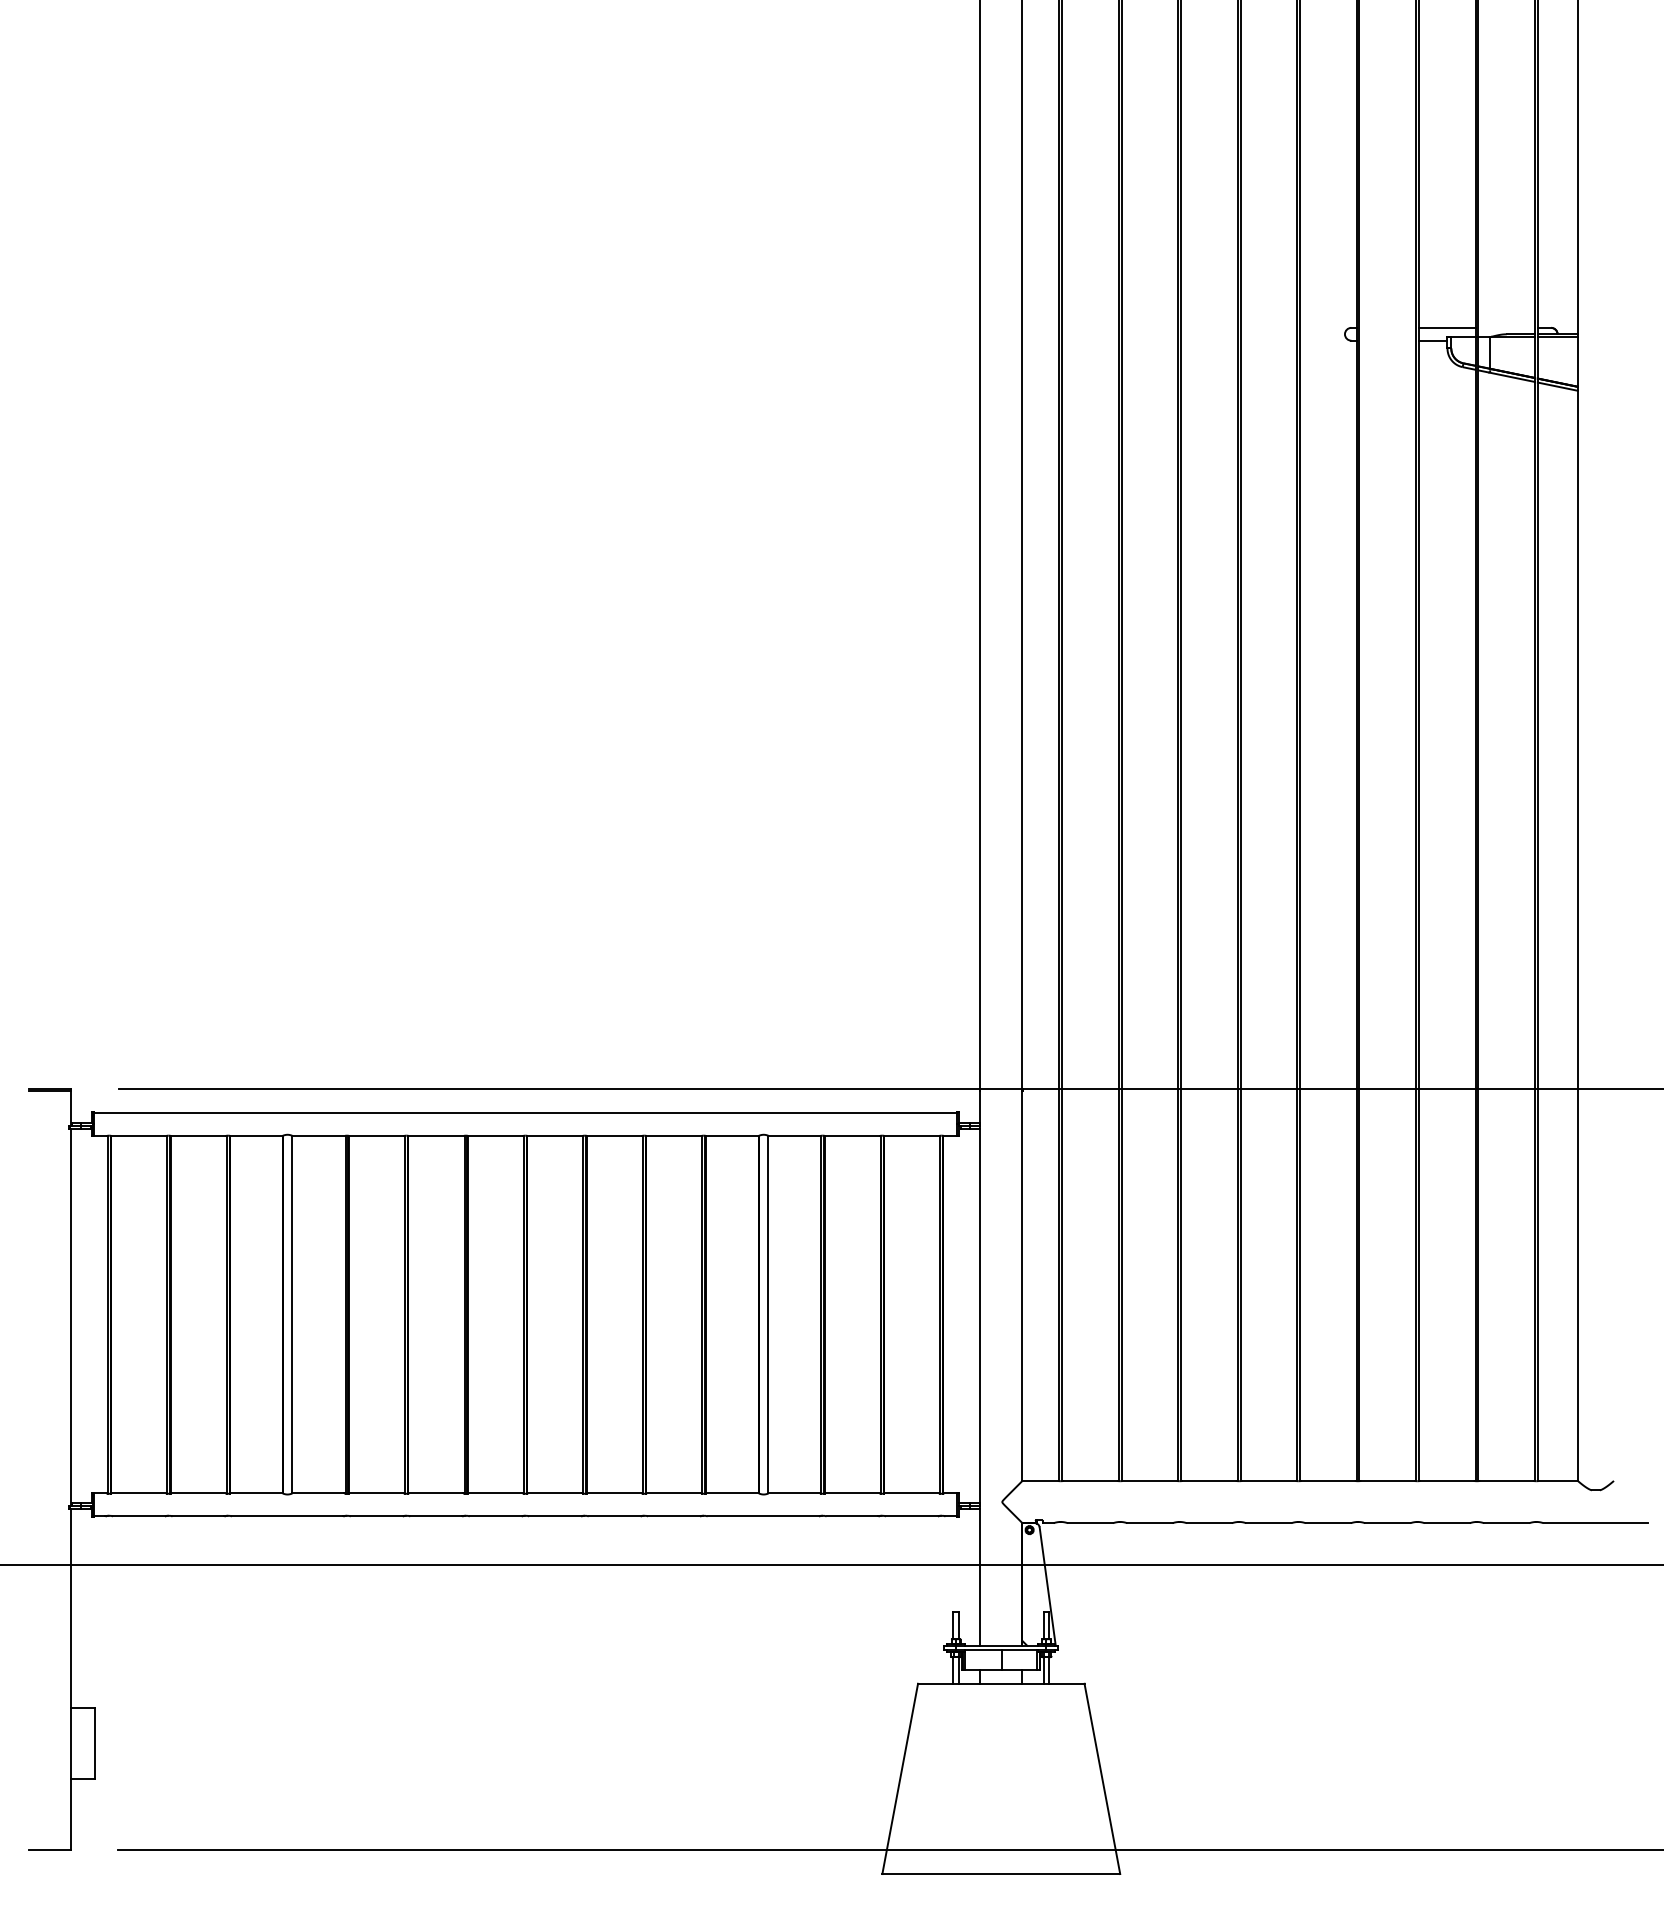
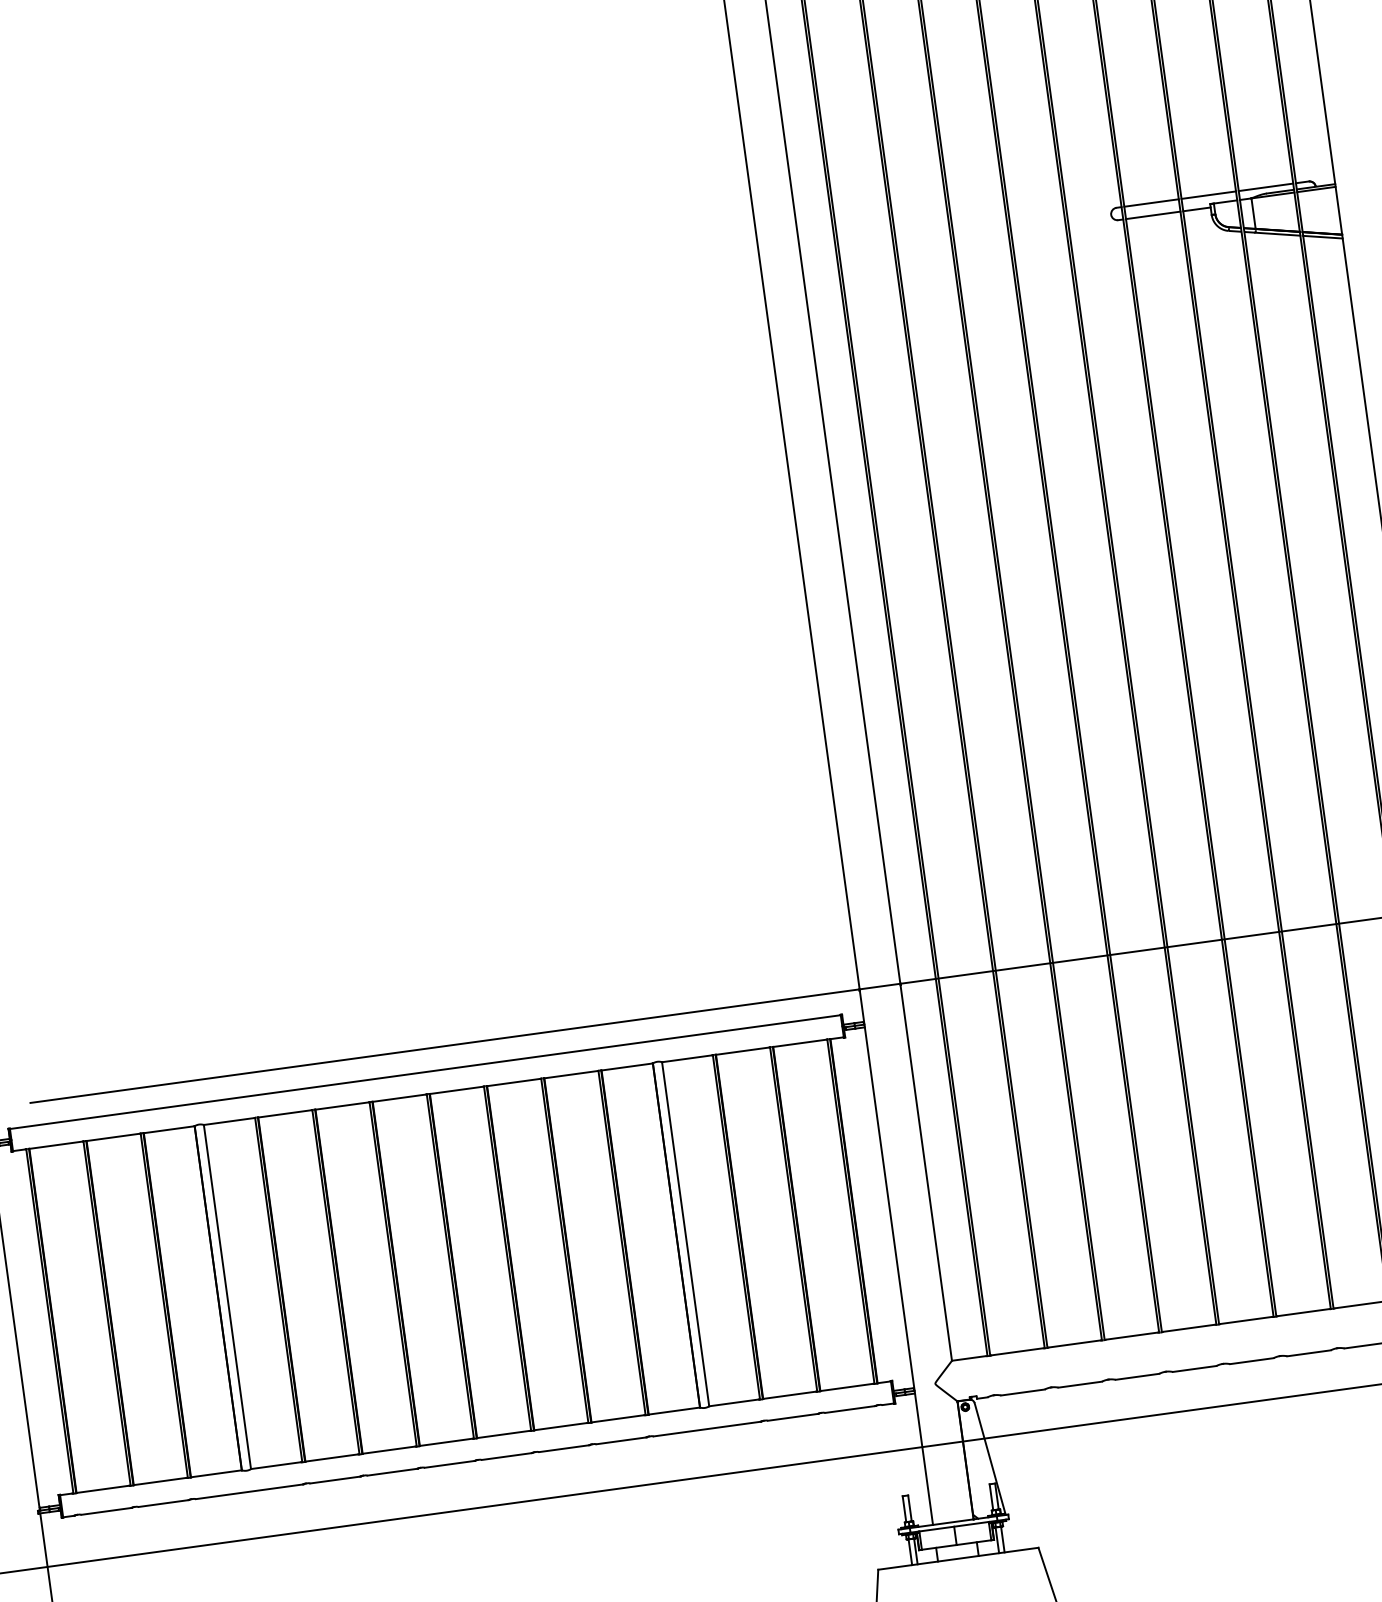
line: (1387, 327) -> (1151, 202), added
line: (1506, 327) -> (1265, 187), added
line: (1387, 340) -> (1152, 215), added

